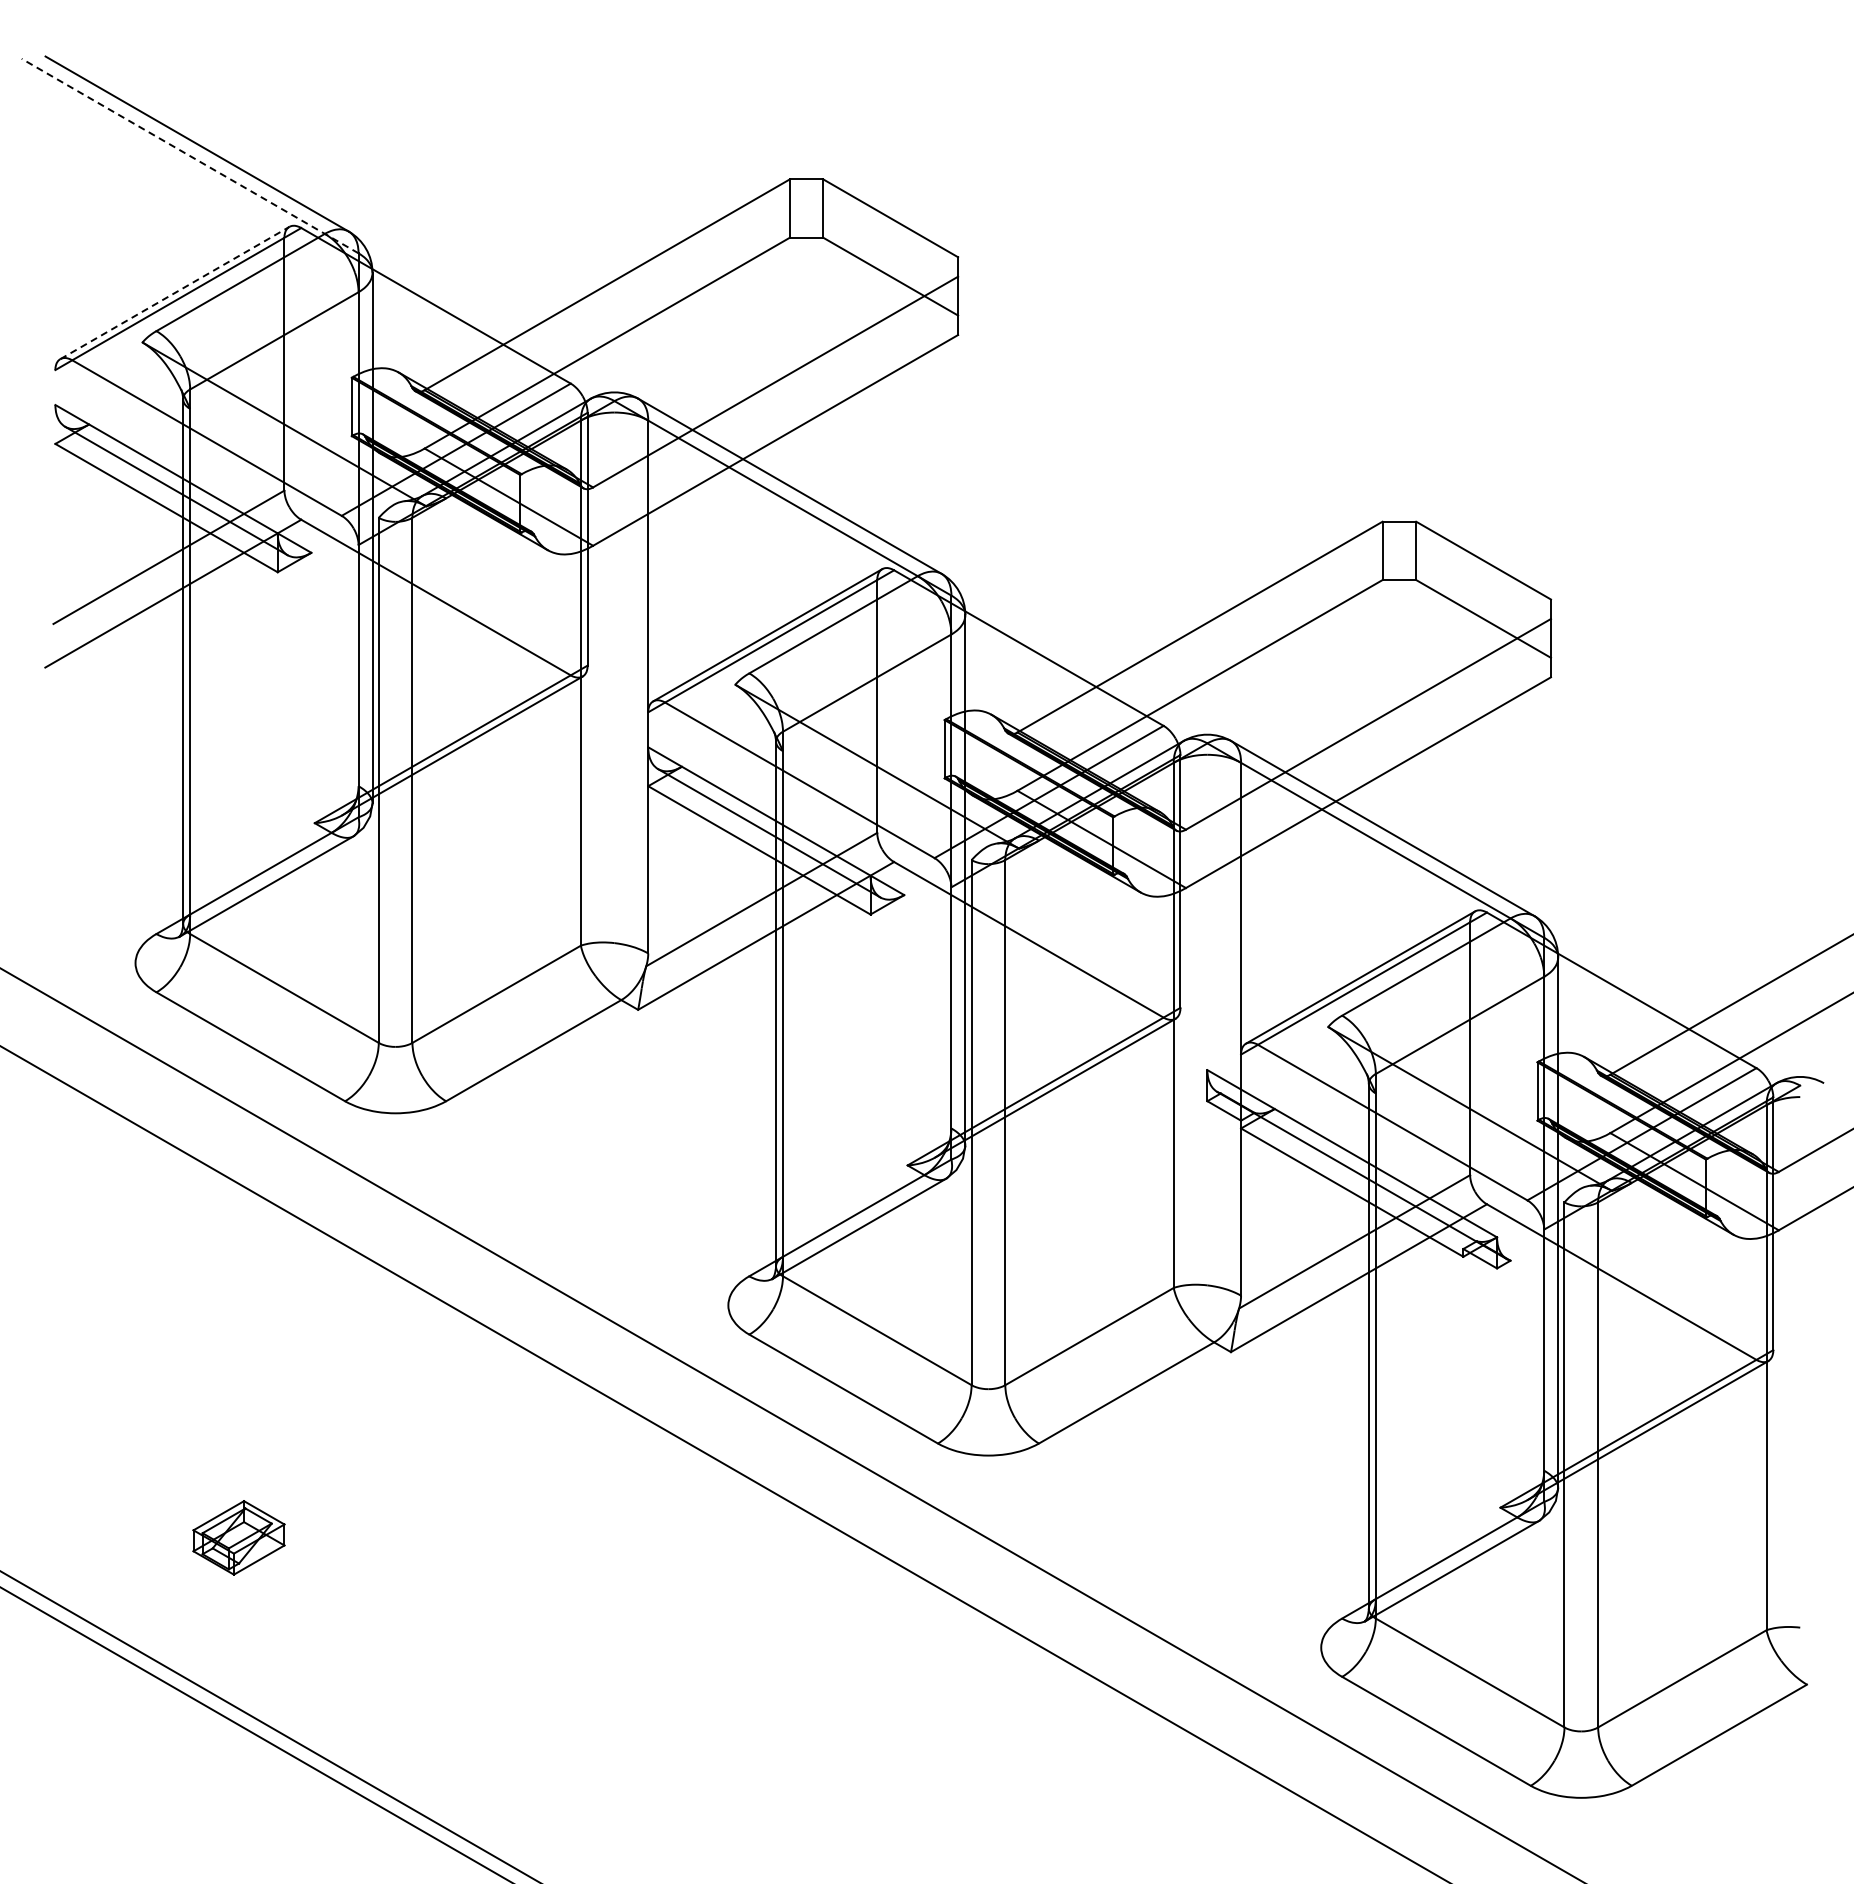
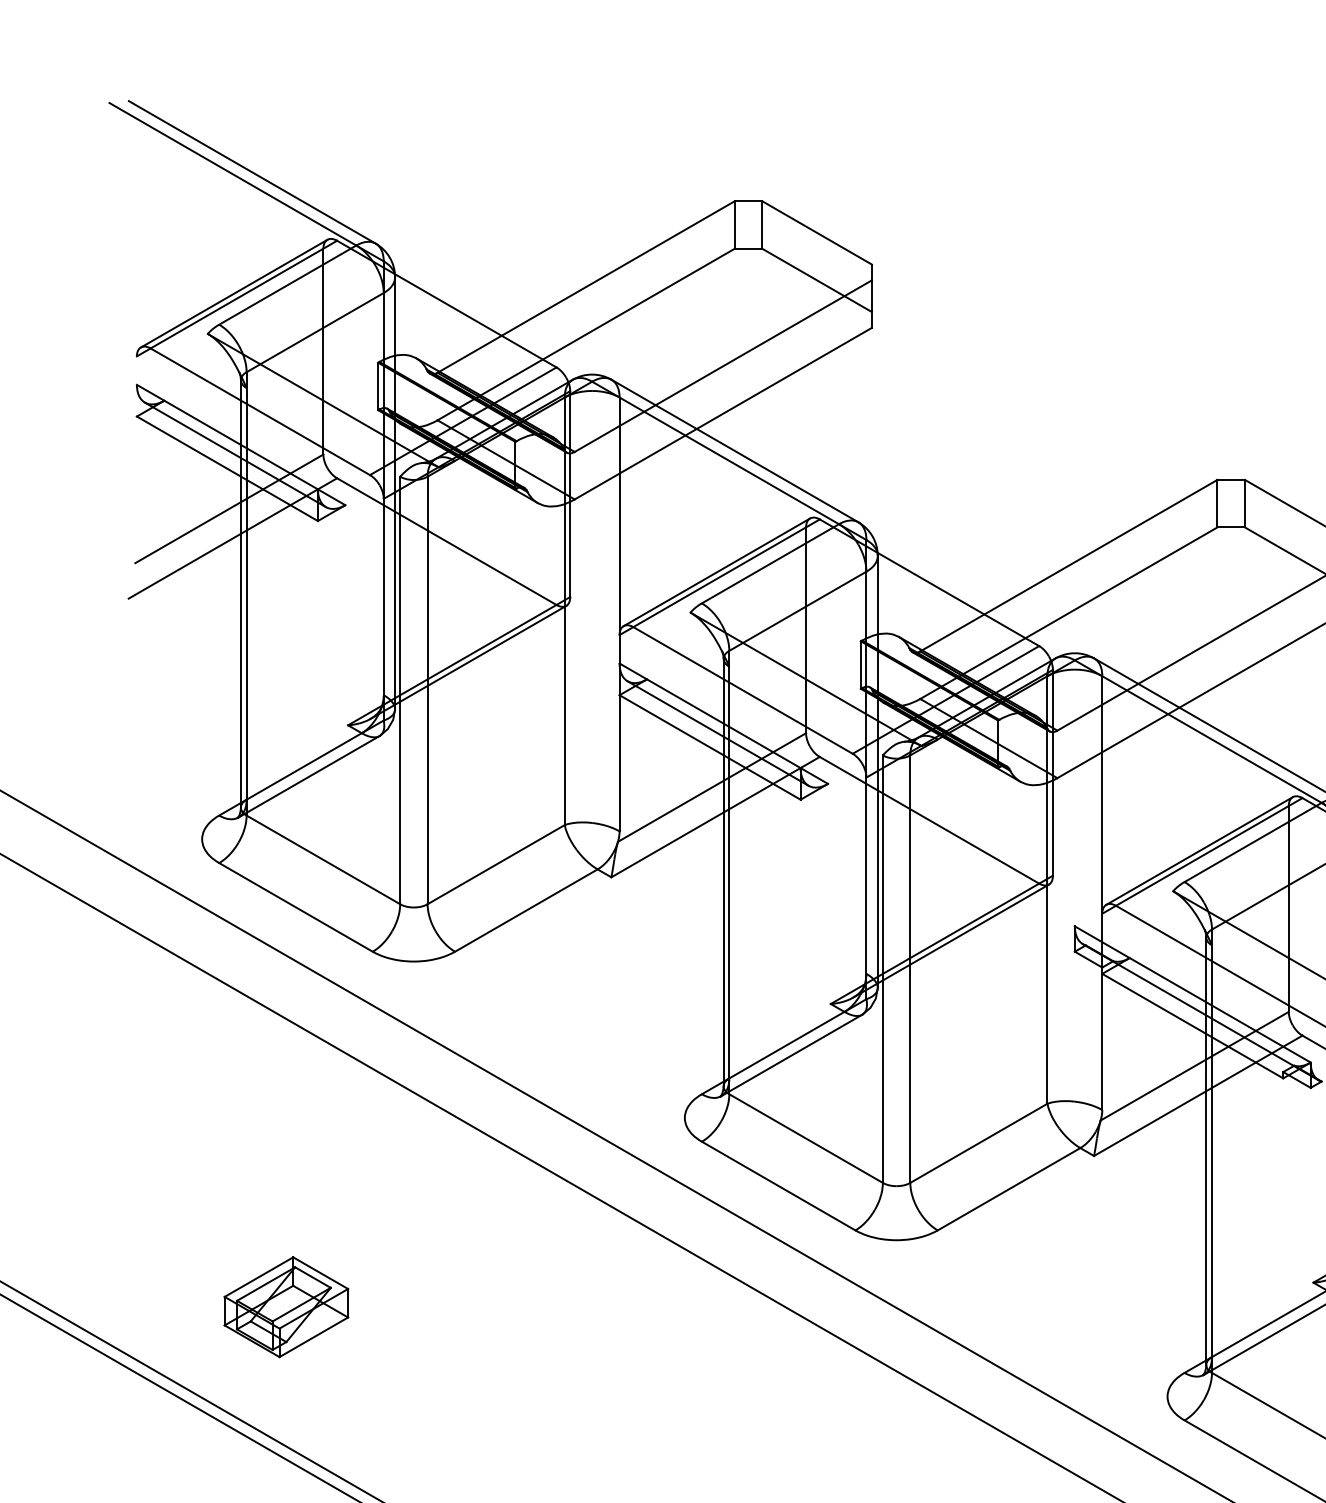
line: (189, 155) -> (246, 181), dashed -> solid
line: (175, 292) -> (234, 293), dashed -> solid
part: (238, 1537) -> (285, 1306), size x1.67

